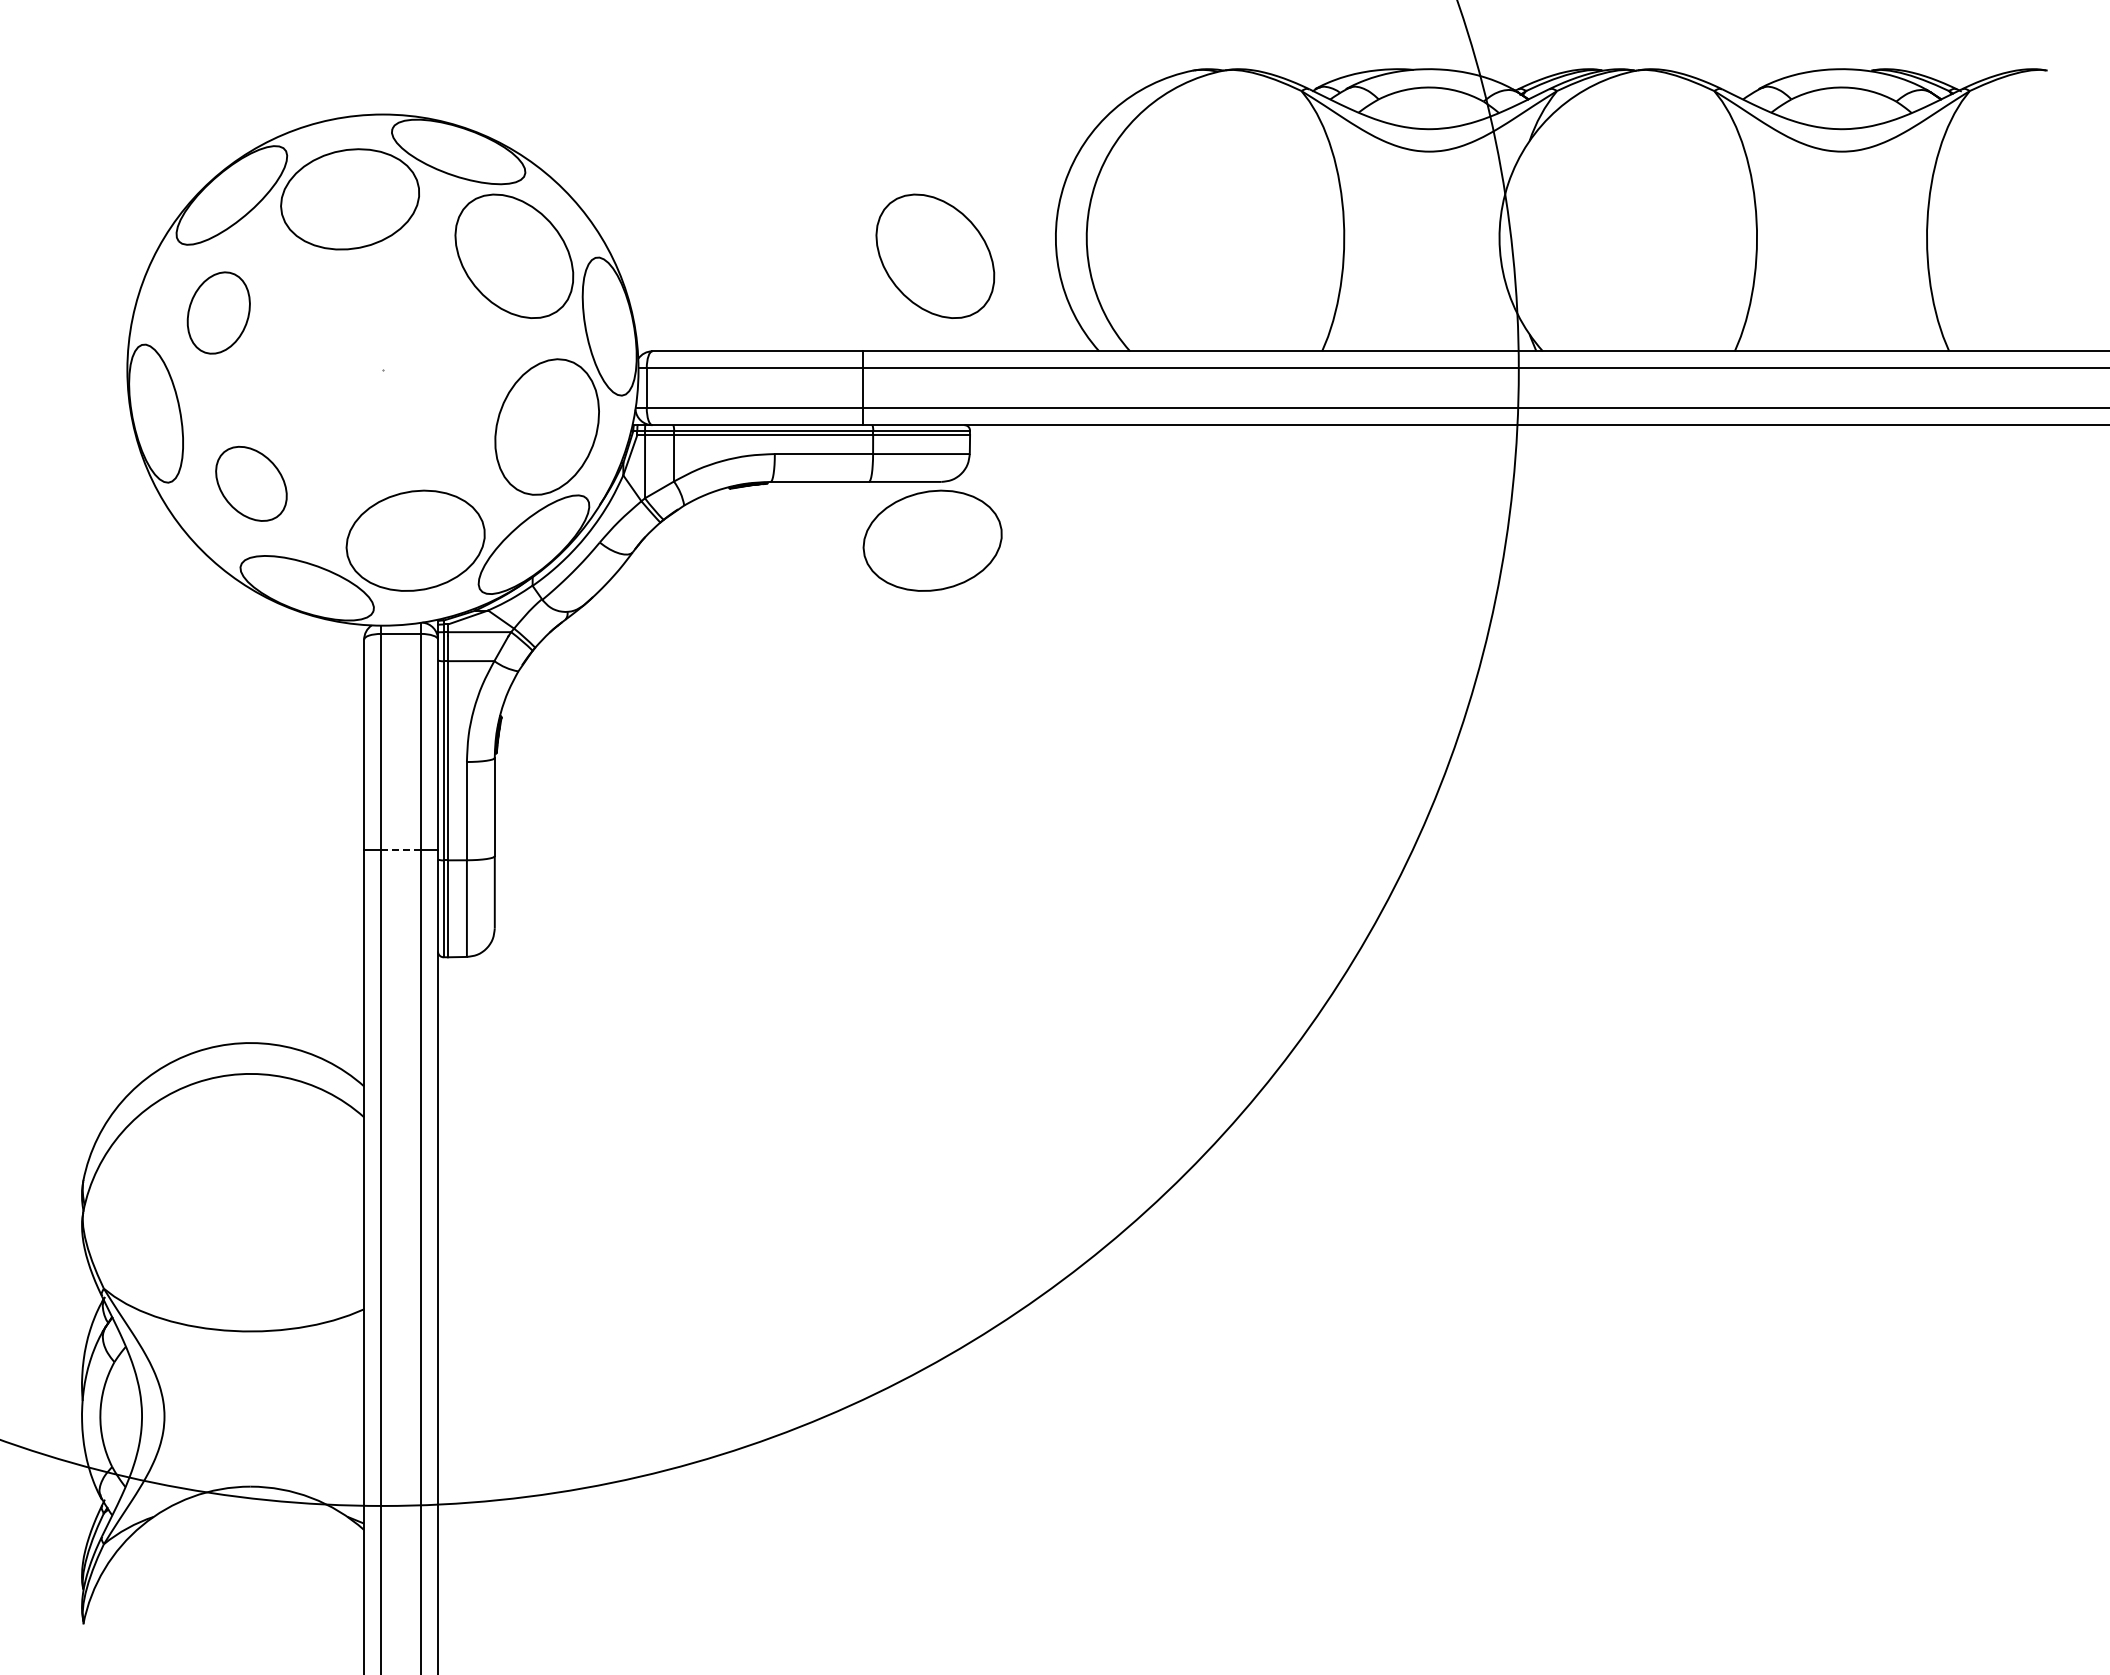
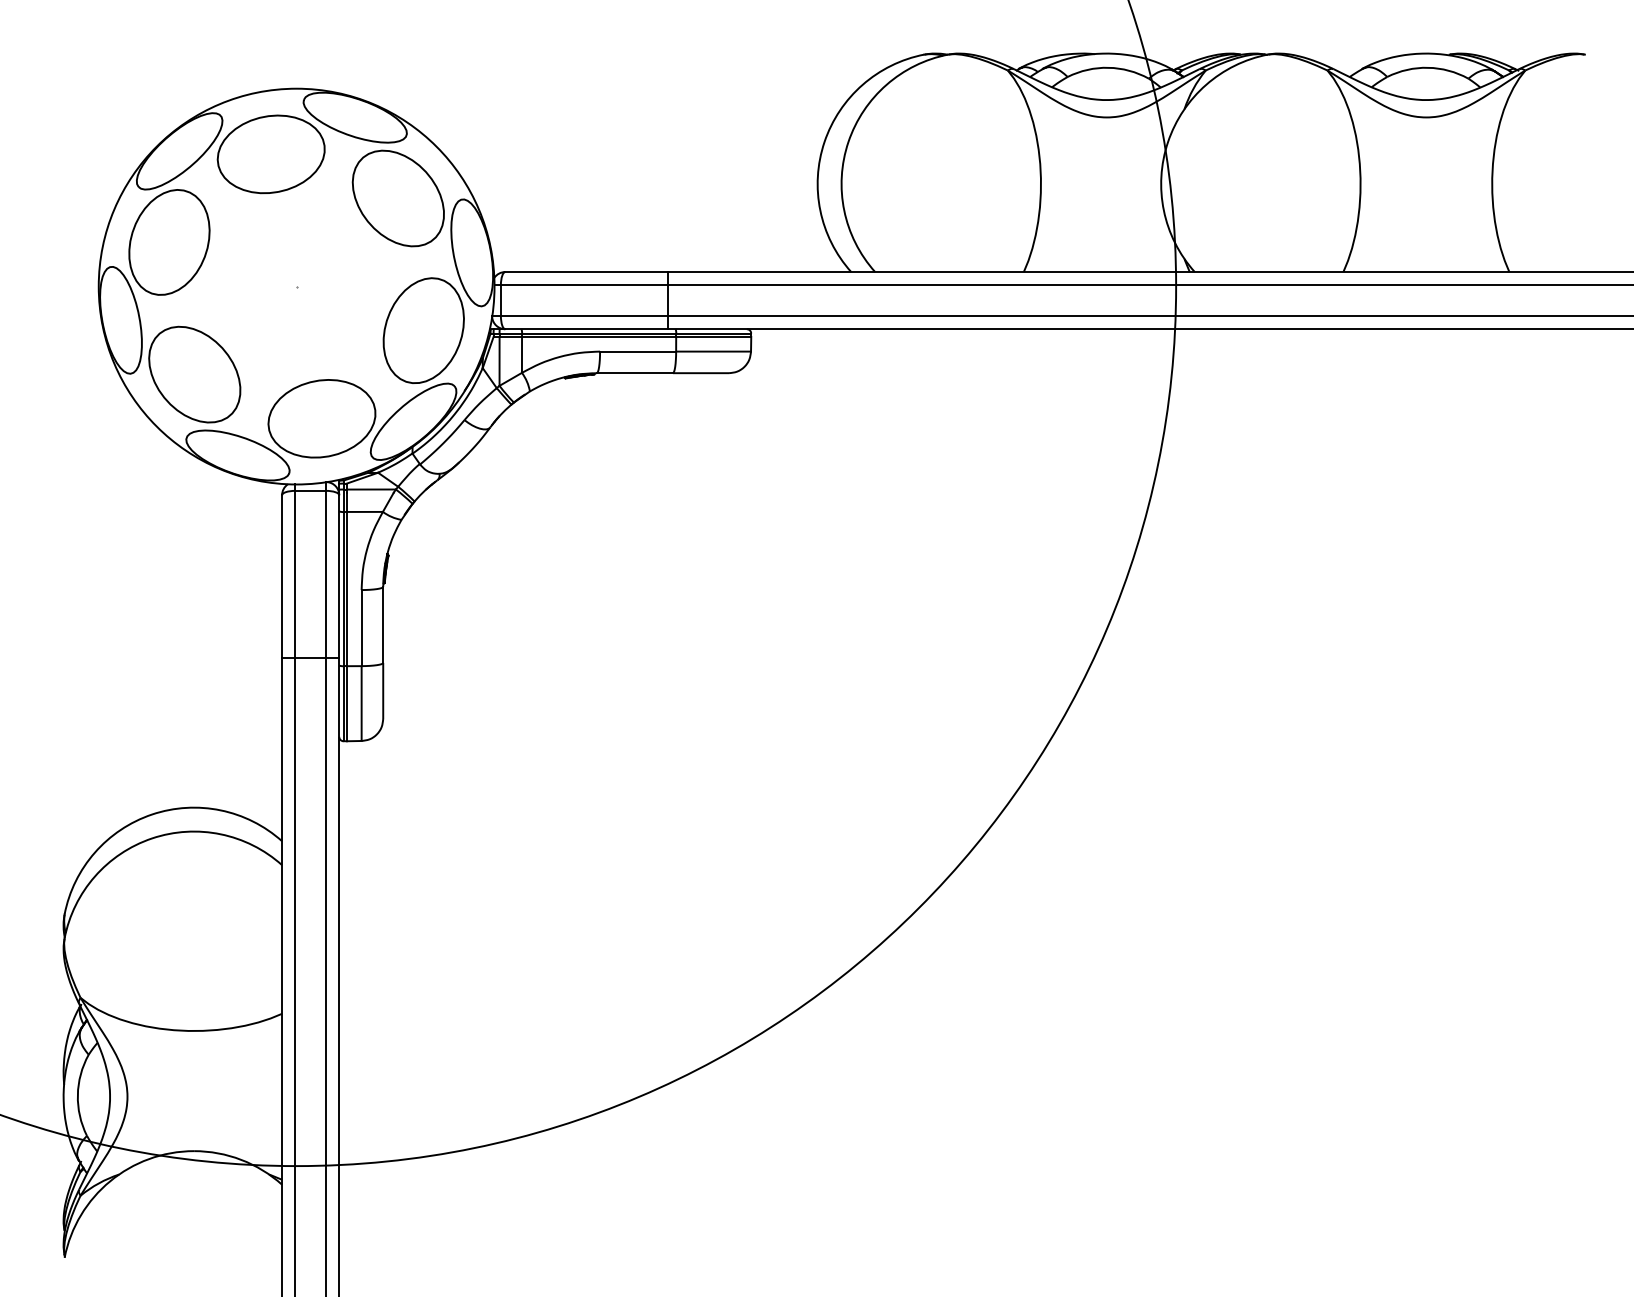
part: (935, 255) -> (724, 197), removed
part: (218, 312) -> (169, 241), size x1.67
part: (251, 483) -> (194, 374), size x1.67
part: (932, 540) -> (722, 418), removed
line: (401, 849) -> (310, 657), dashed -> solid

